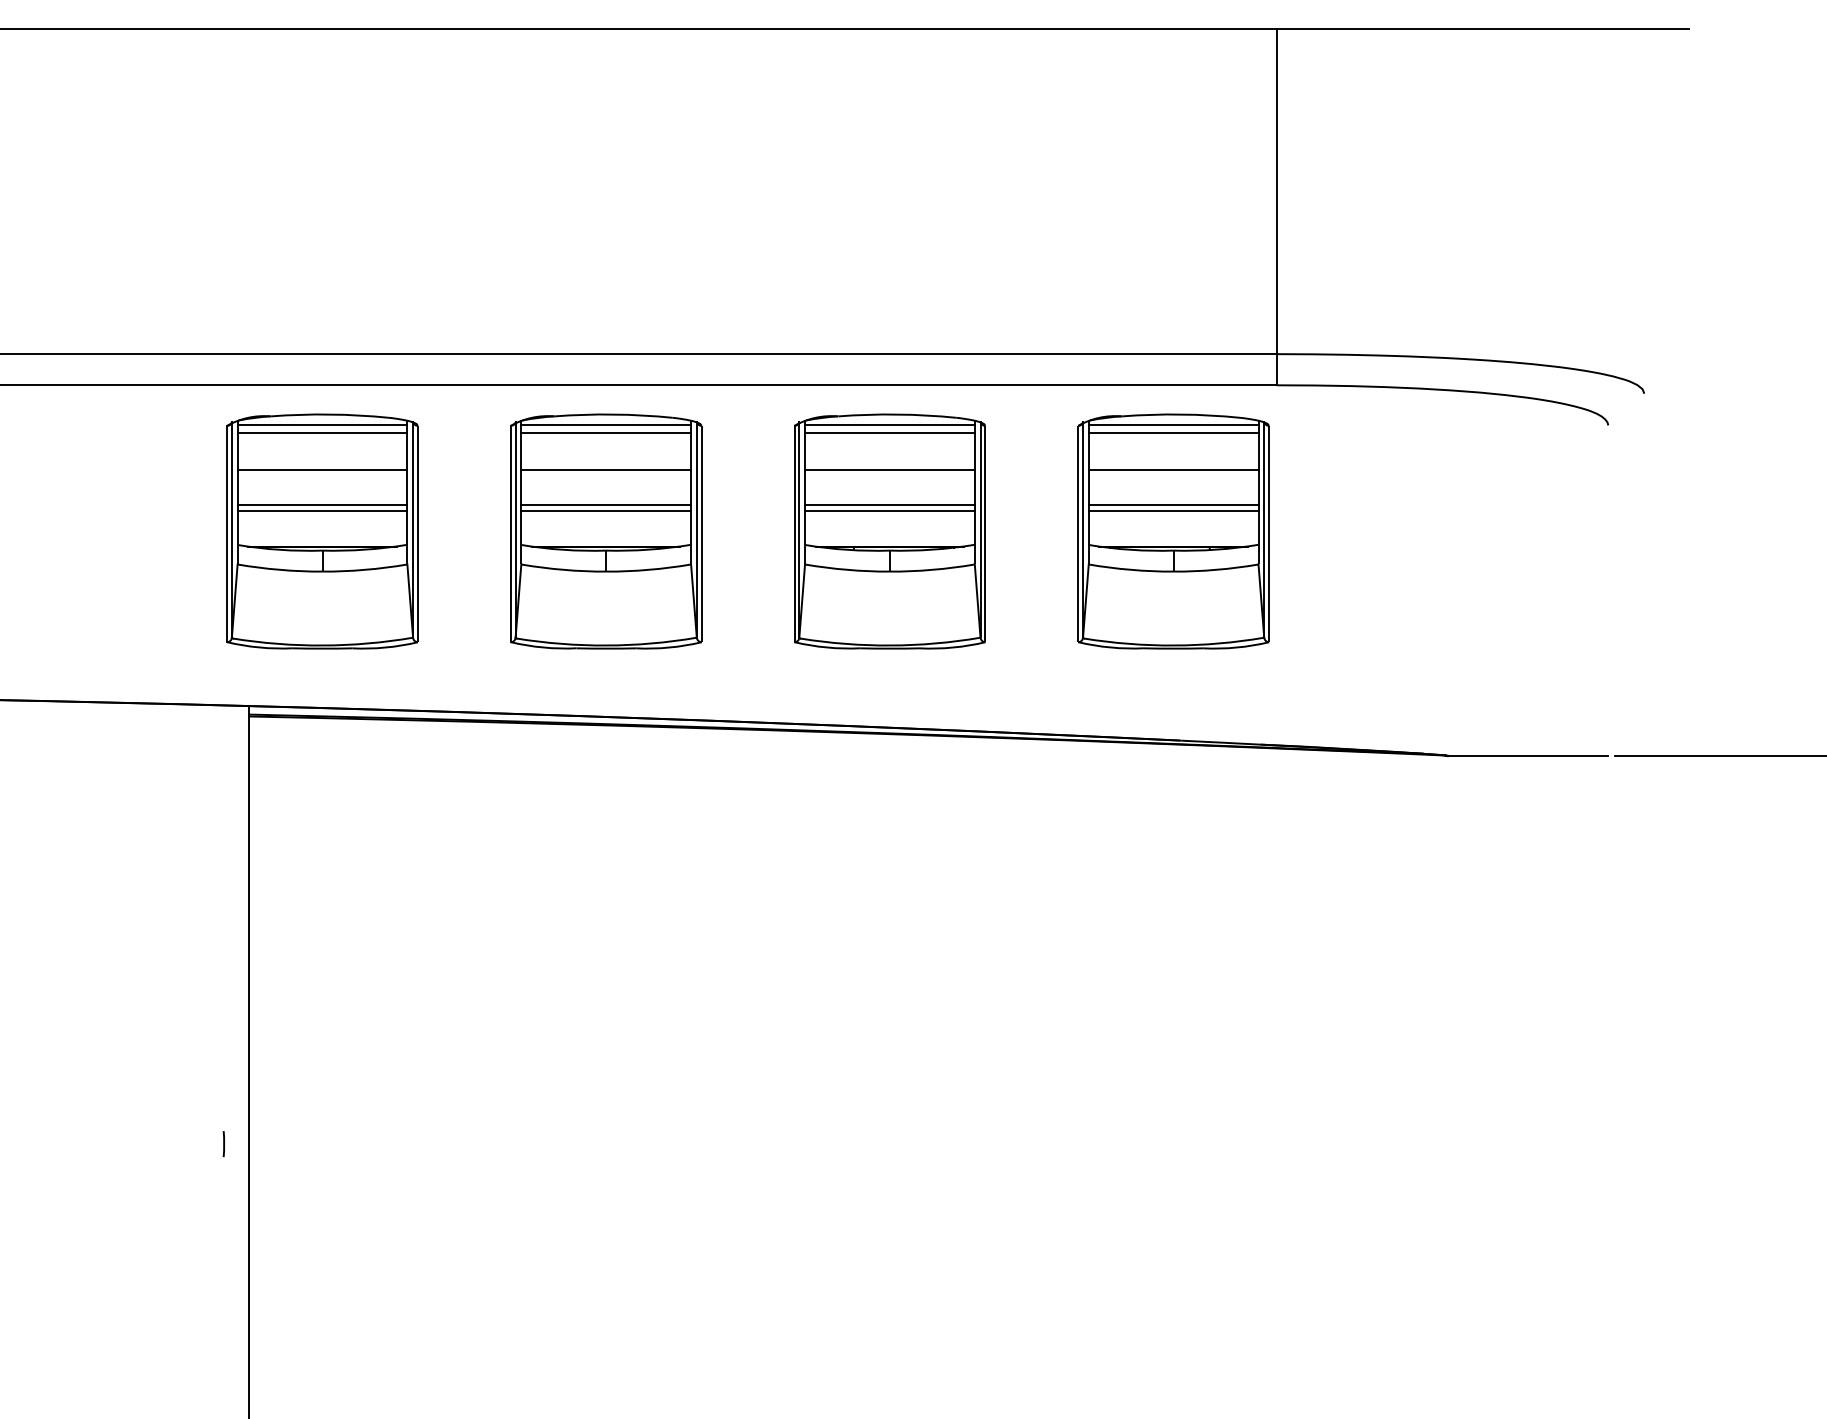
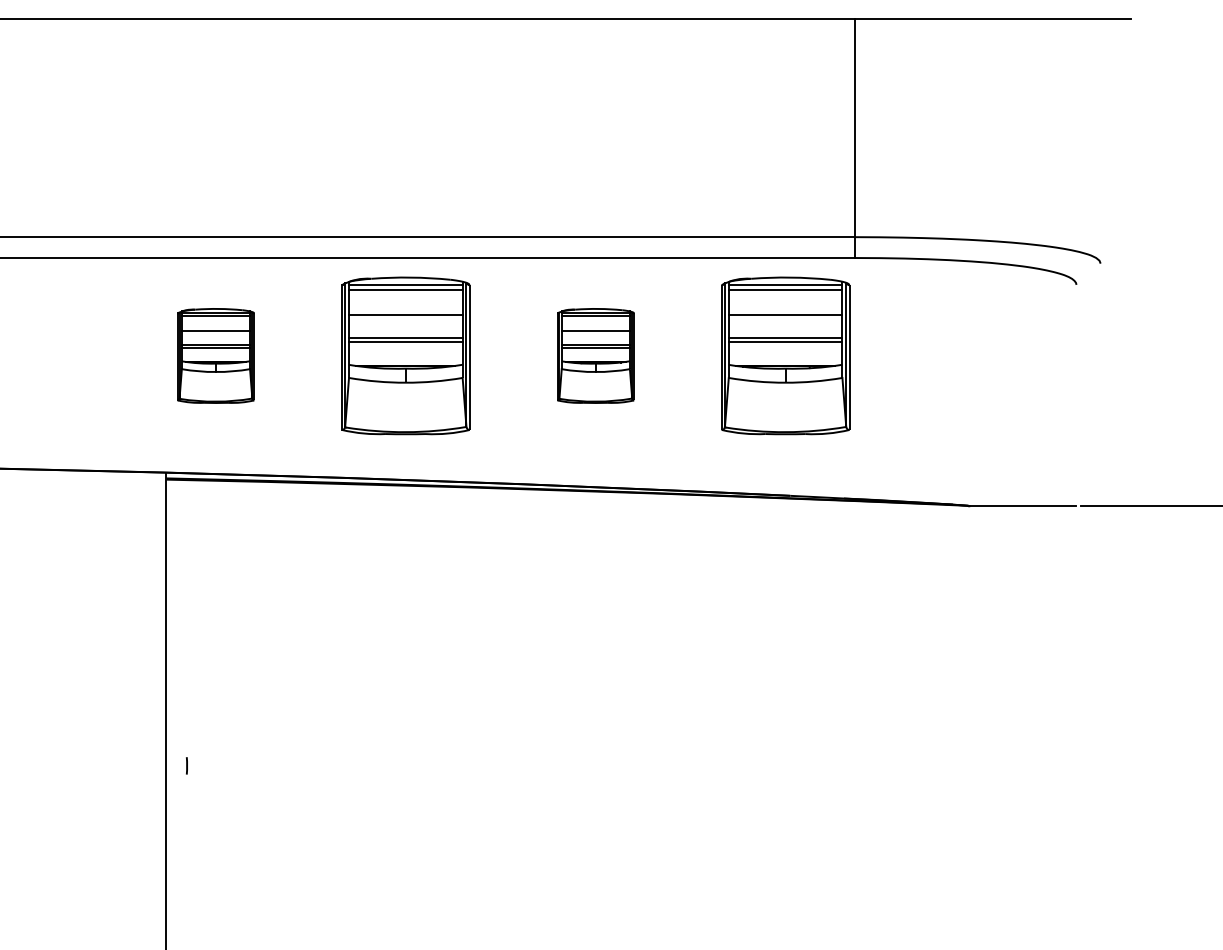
part: (321, 530) -> (215, 355), size x0.6
part: (889, 530) -> (595, 355), size x0.6
line: (223, 1143) -> (186, 765), moved

